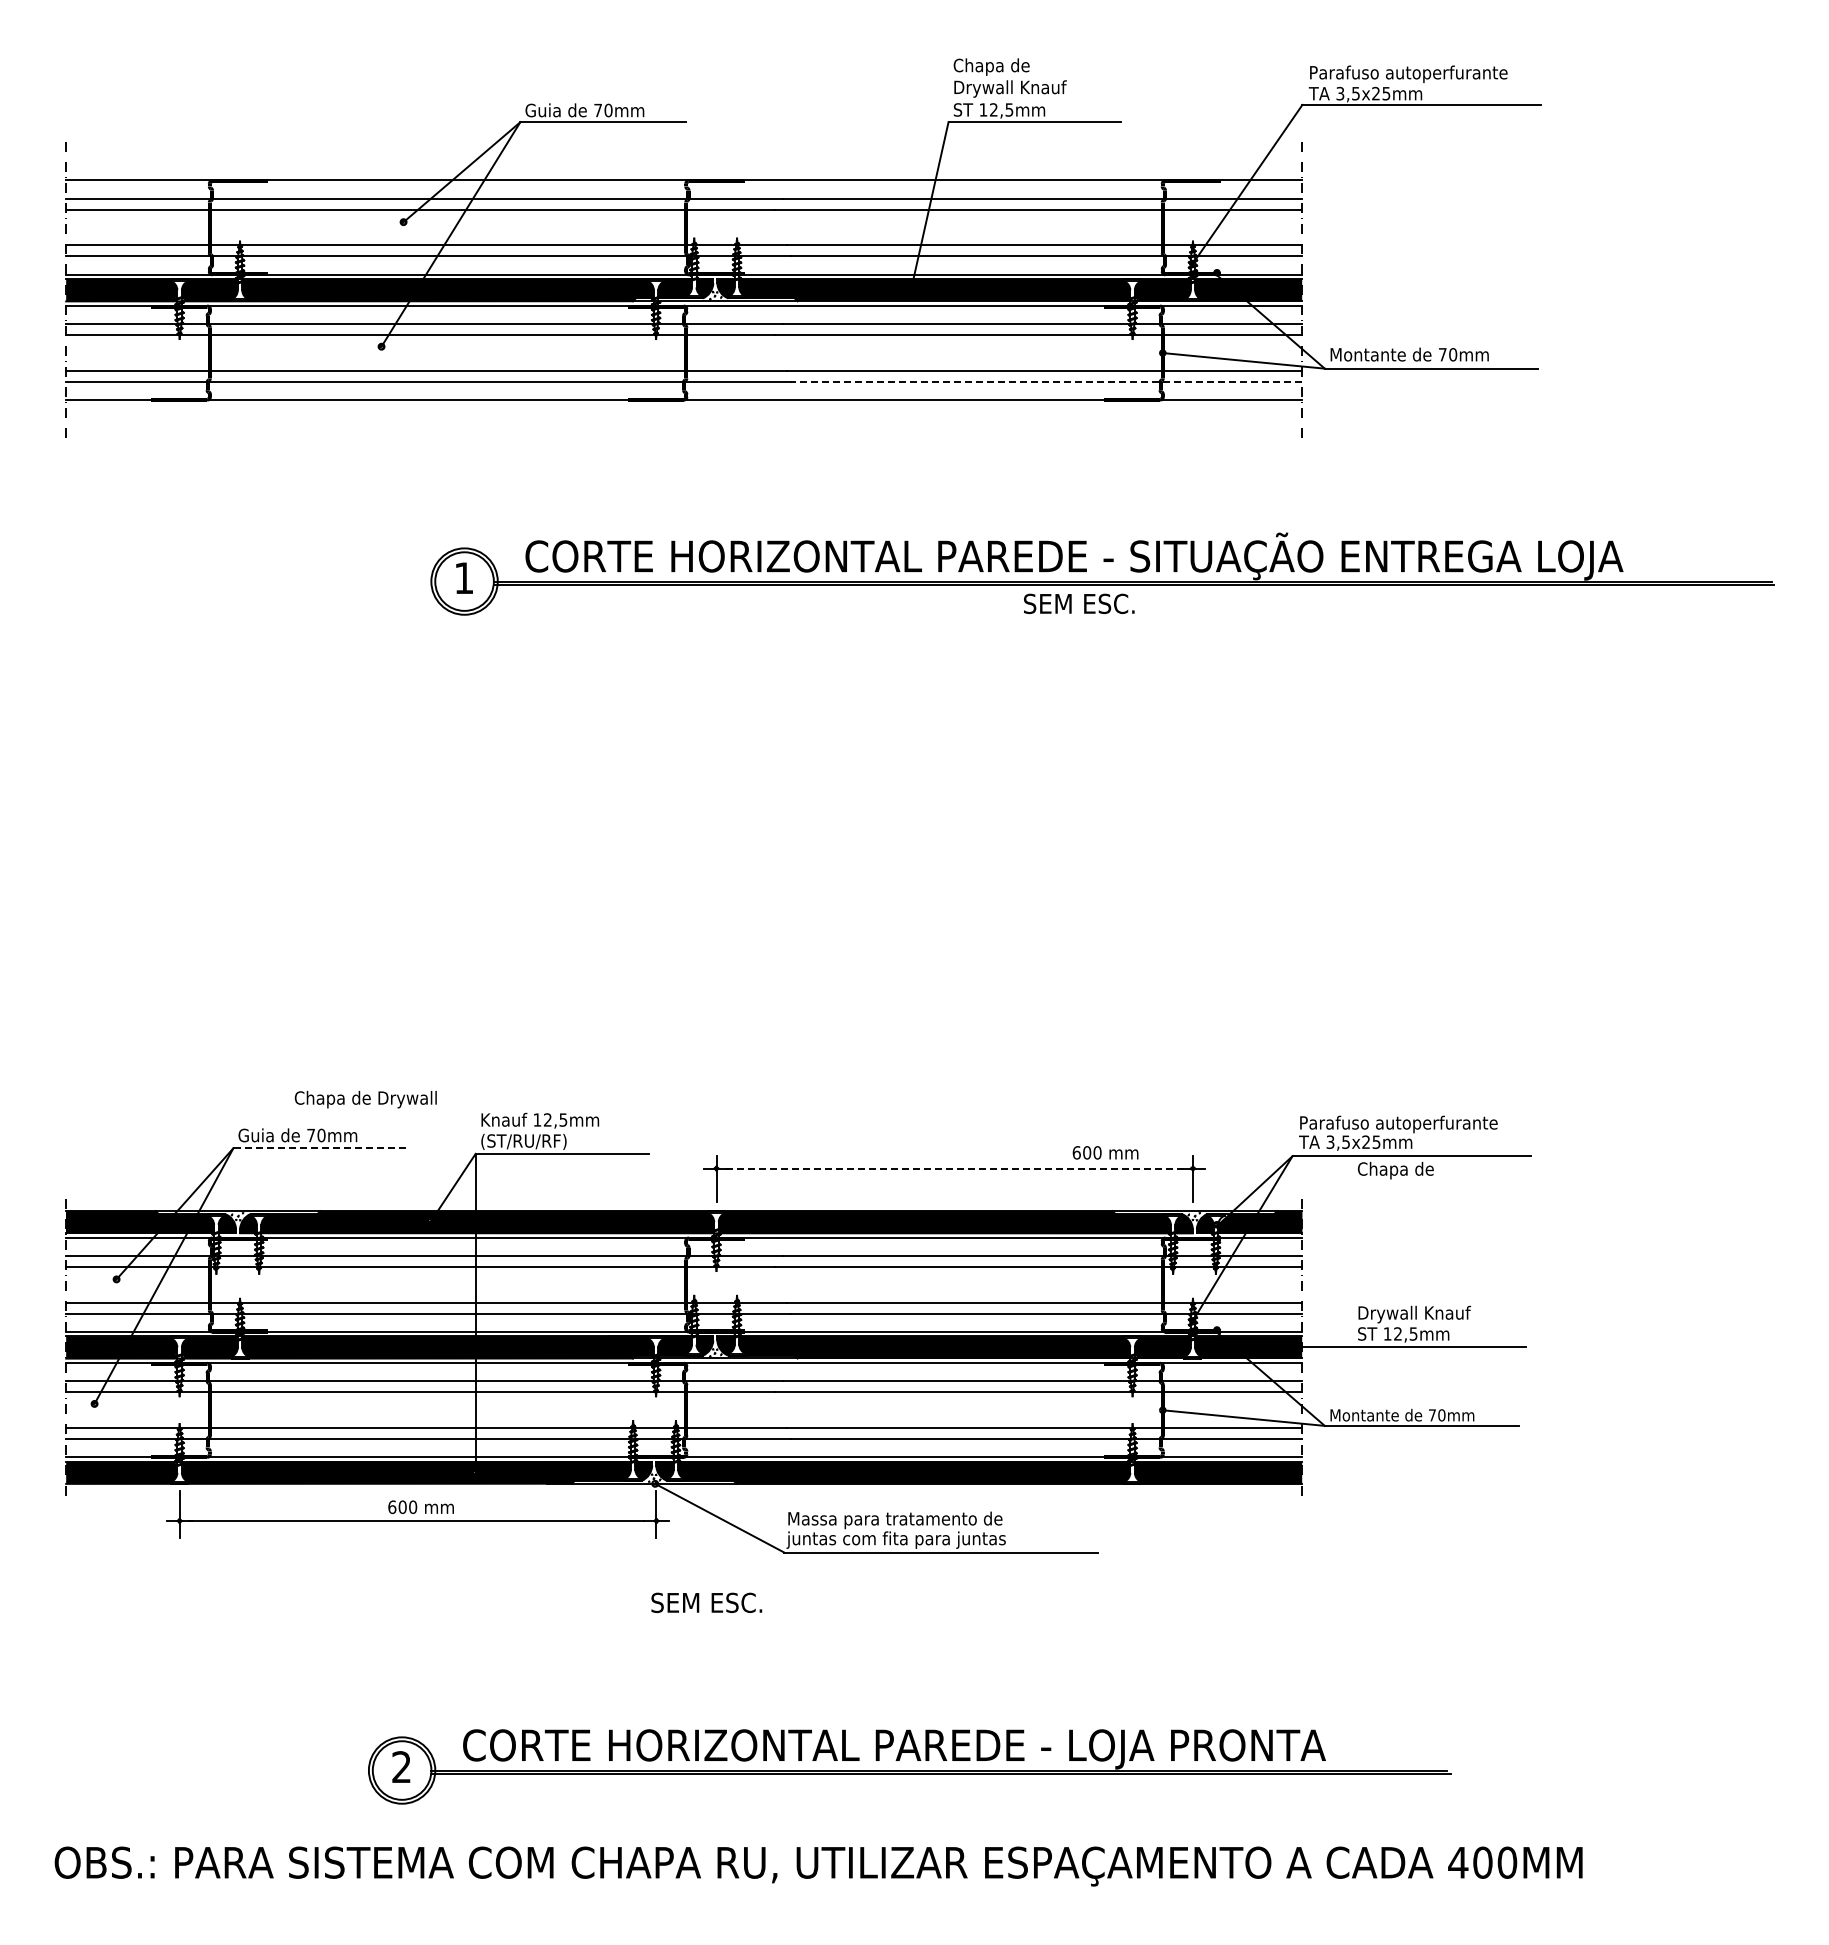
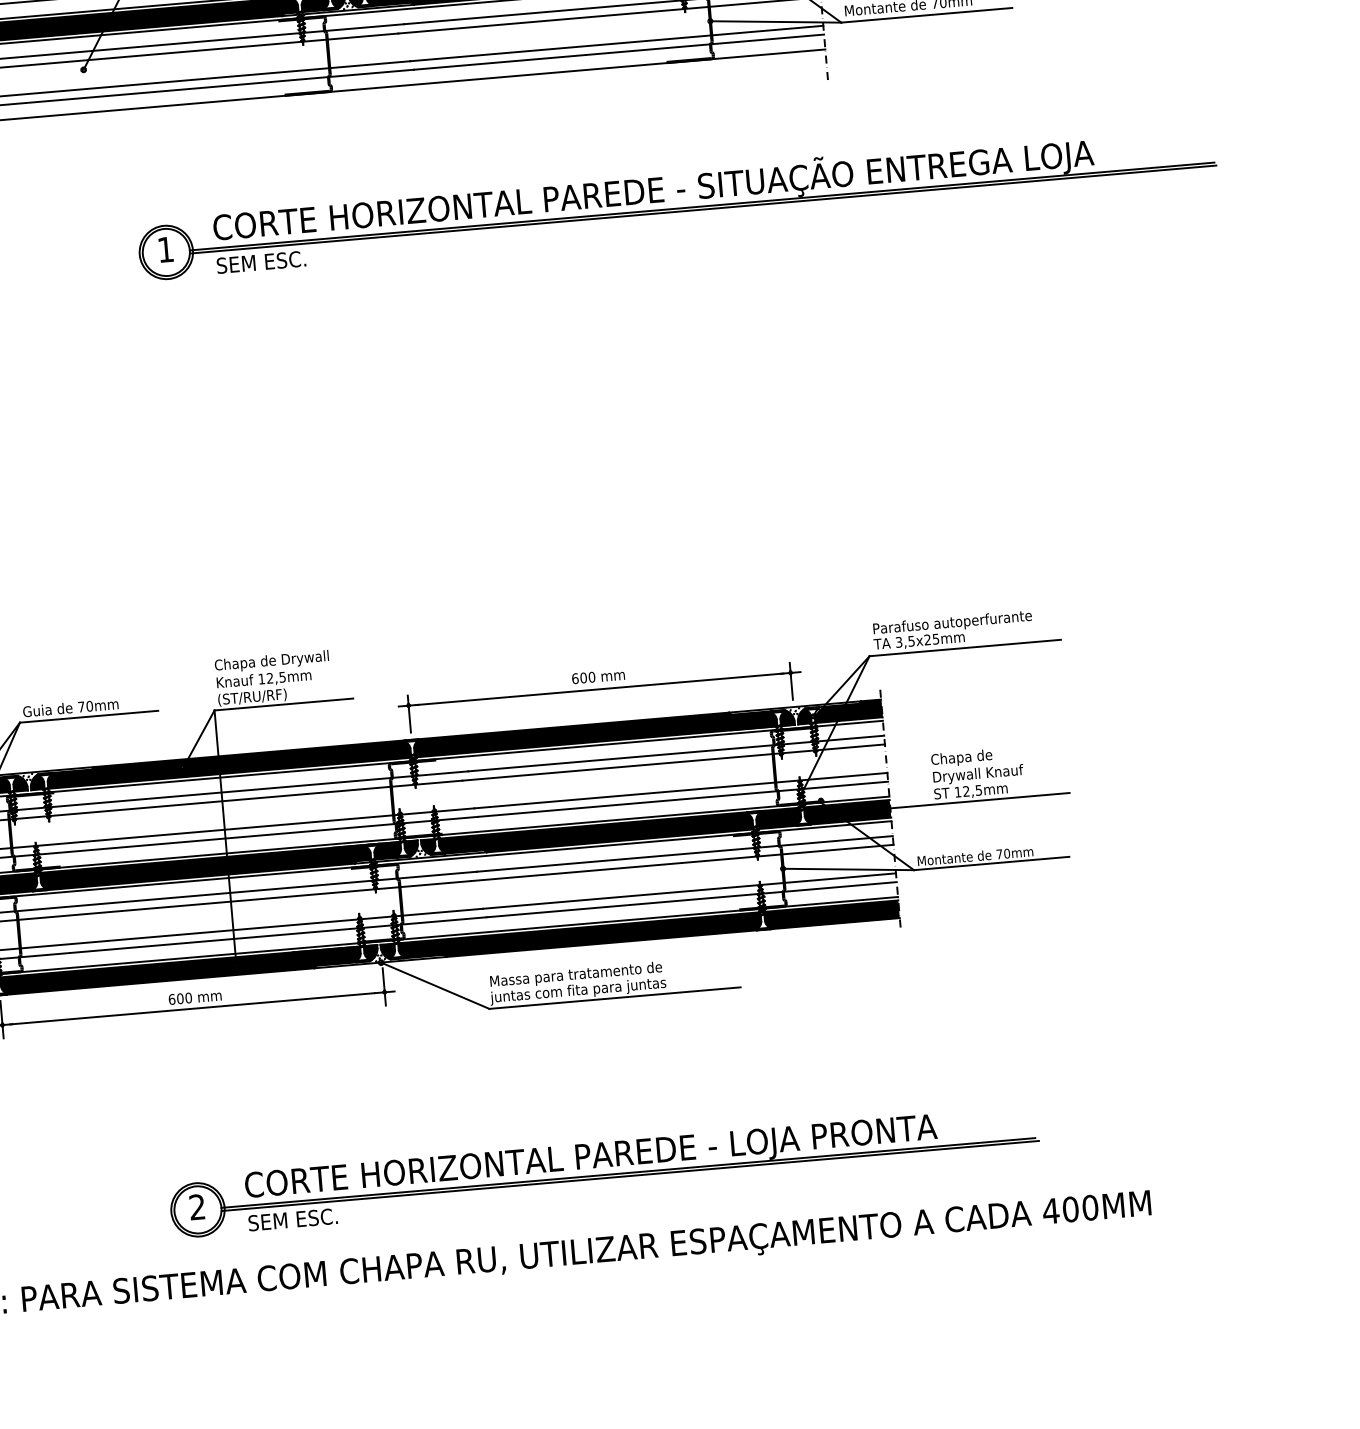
line: (1046, 381) -> (619, 52), dashed -> solid
text: (1079, 603) -> (261, 261), moved
text: (365, 1099) -> (271, 661), moved
line: (319, 1148) -> (89, 716), dashed -> solid
text: (1105, 1152) -> (598, 676), moved
line: (955, 1168) -> (600, 689), dashed -> solid
text: (1395, 1170) -> (961, 758), moved
text: (706, 1602) -> (292, 1219), moved

